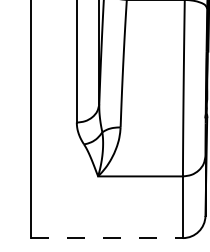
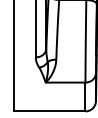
line: (106, 238) -> (49, 111), dashed -> solid

